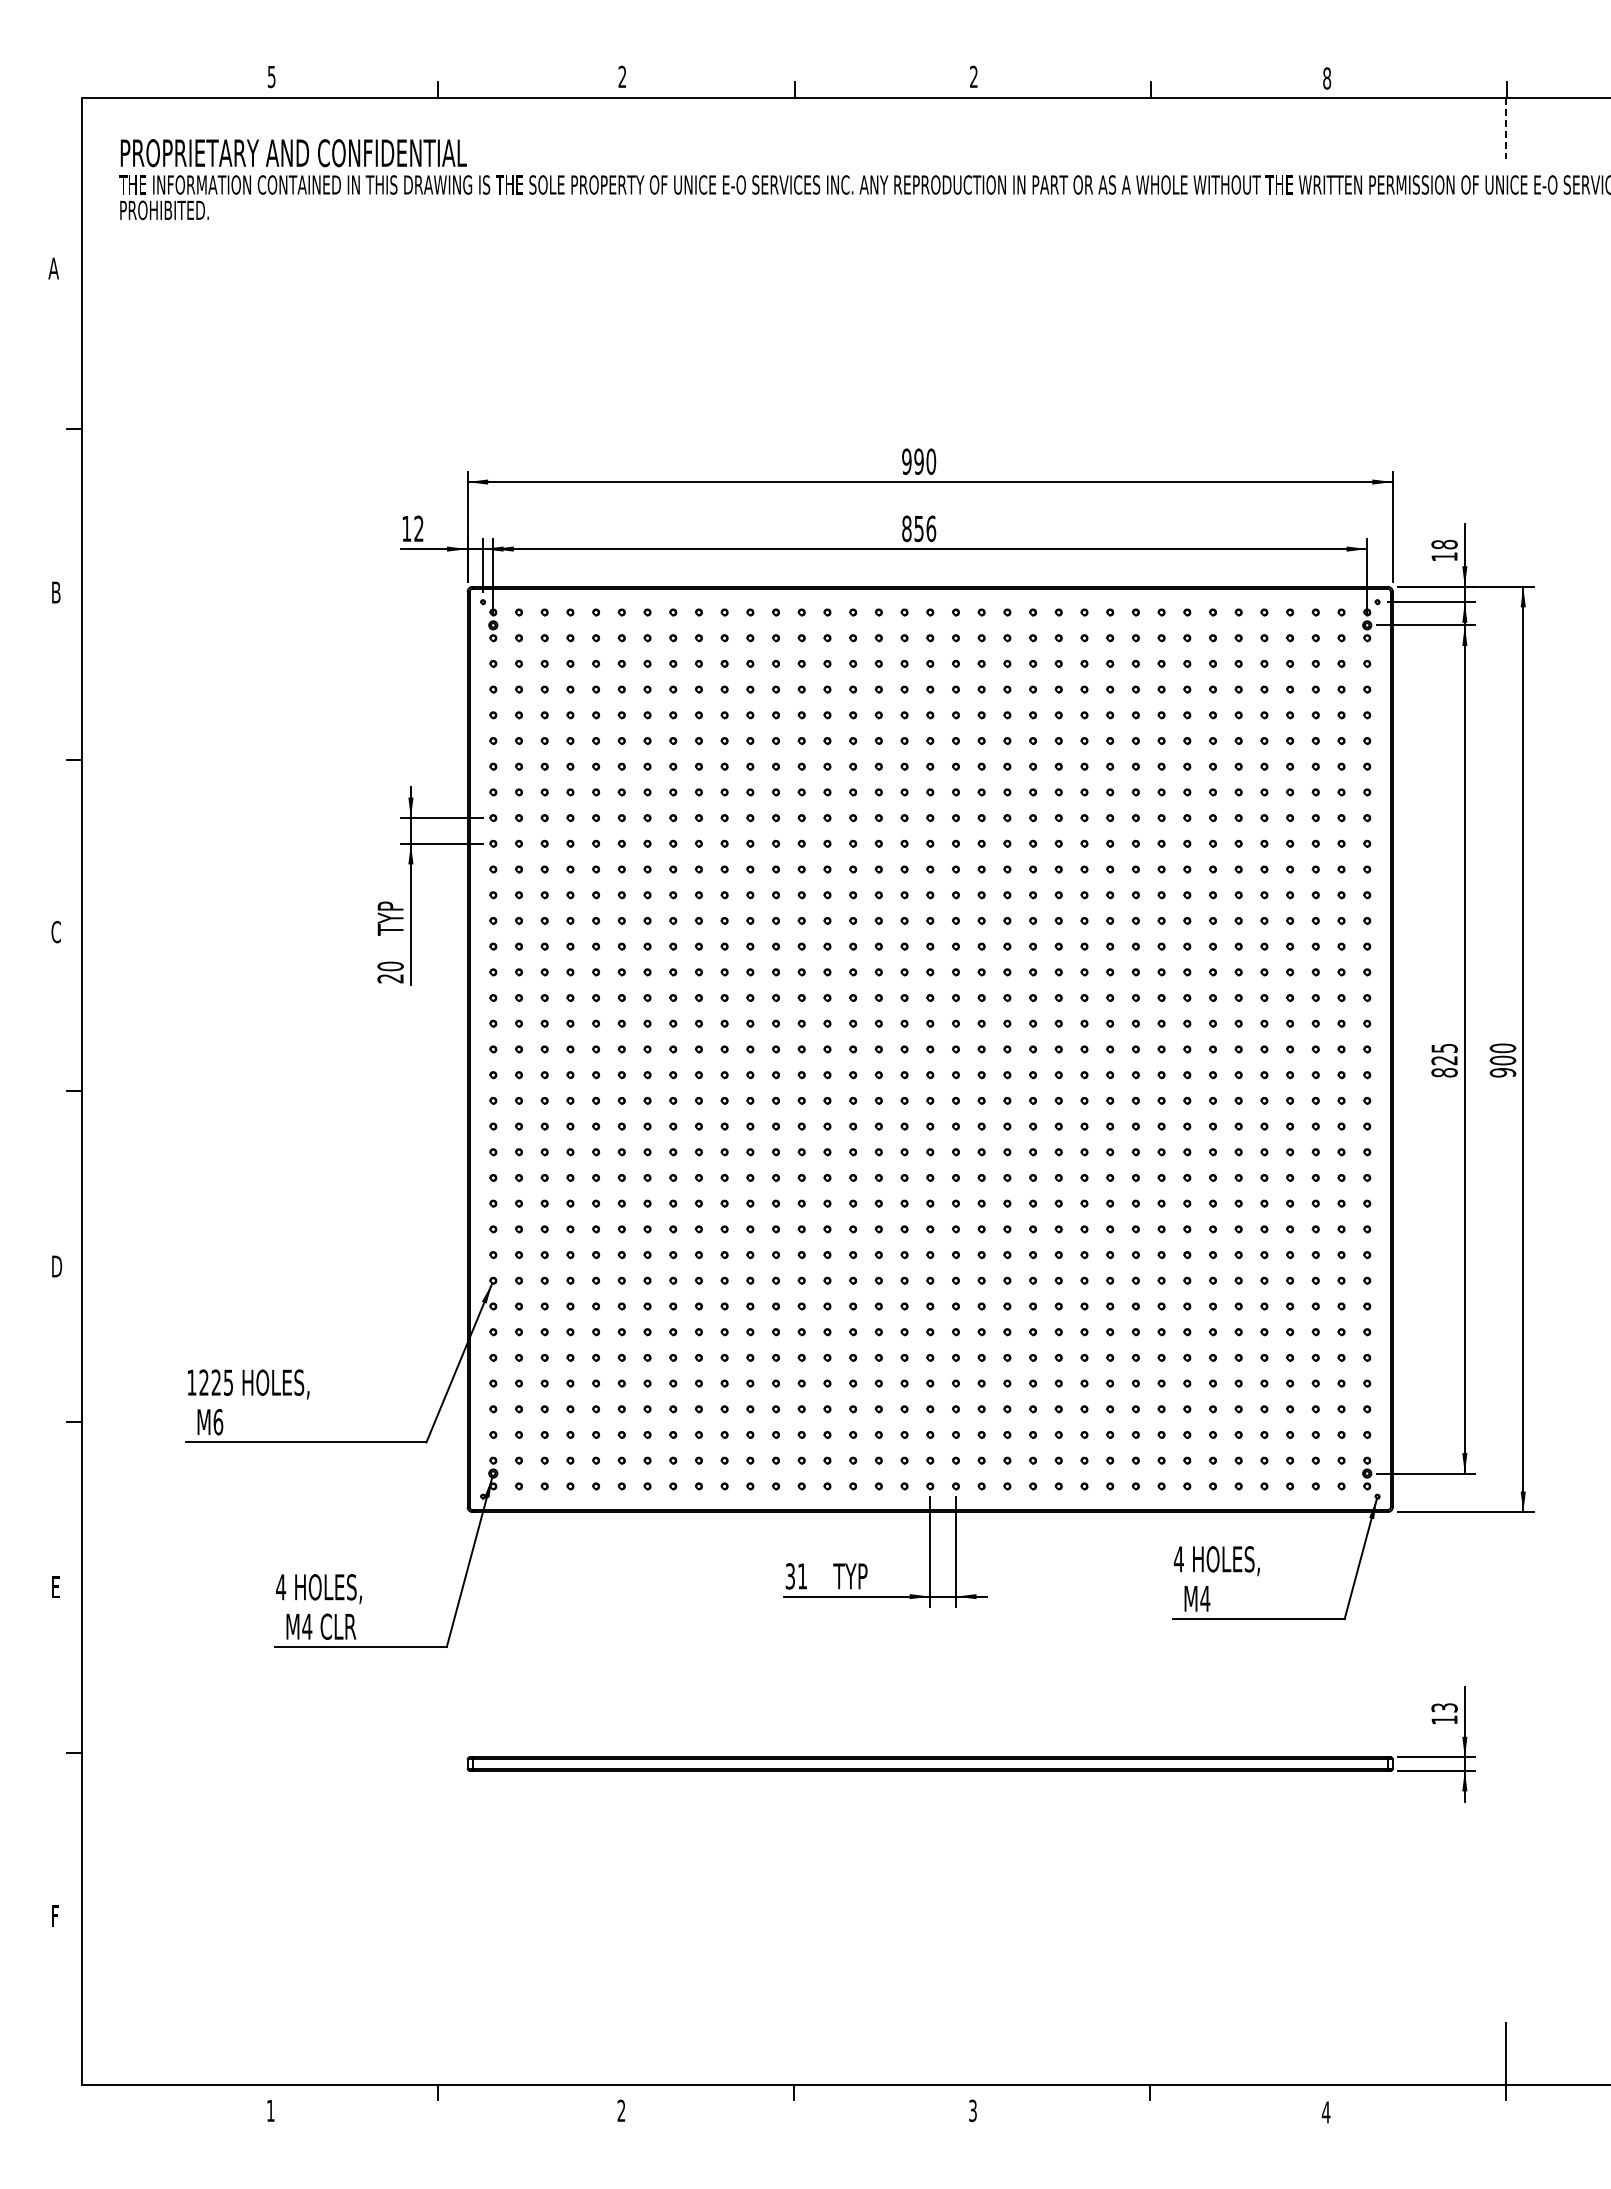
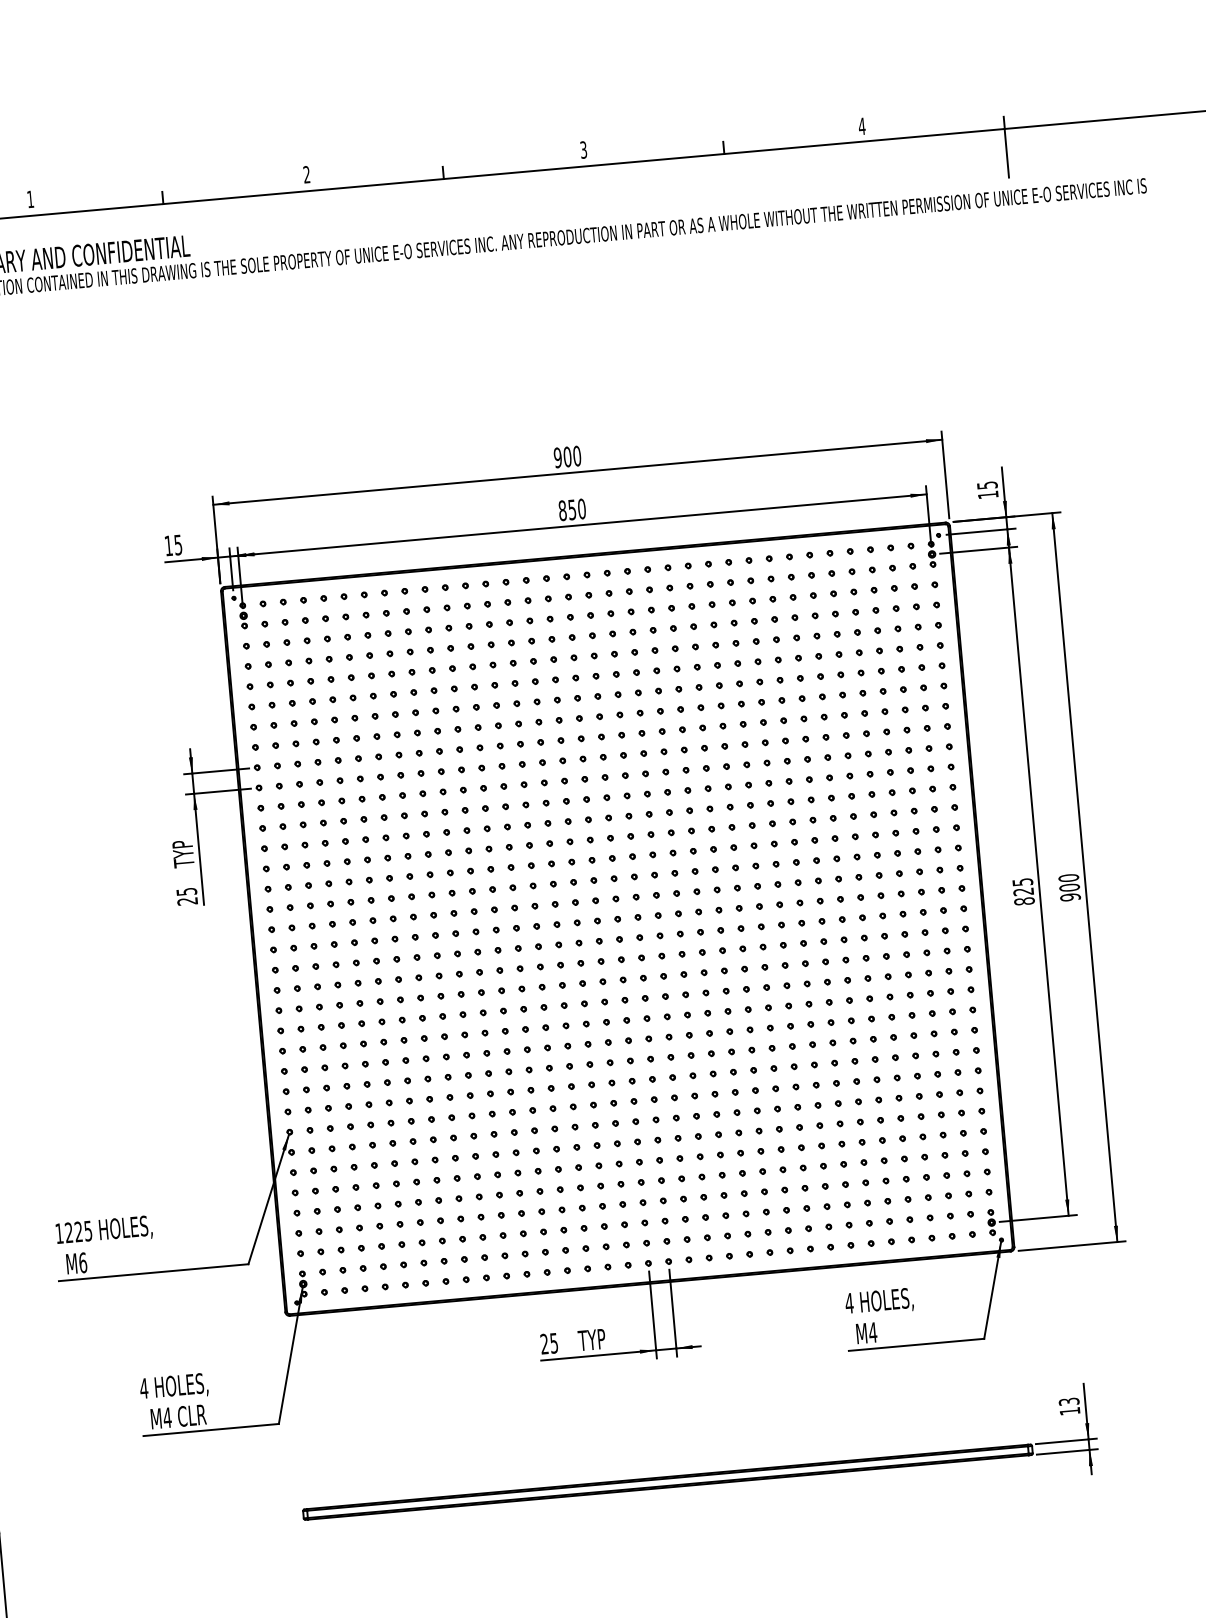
text: (271, 77) -> (30, 199), 5 -> 1
text: (973, 77) -> (583, 150), 2 -> 3
text: (1326, 78) -> (861, 126), 8 -> 4
line: (1506, 128) -> (1006, 153), dashed -> solid
text: (918, 461) -> (567, 456), 990 -> 900
text: (418, 528) -> (177, 544), 12 -> 15
text: (931, 528) -> (582, 508), 856 -> 850
text: (1444, 544) -> (987, 485), 18 -> 15
text: (390, 966) -> (186, 891), 20 -> 25
text: (795, 1576) -> (548, 1343), 31 -> 25

